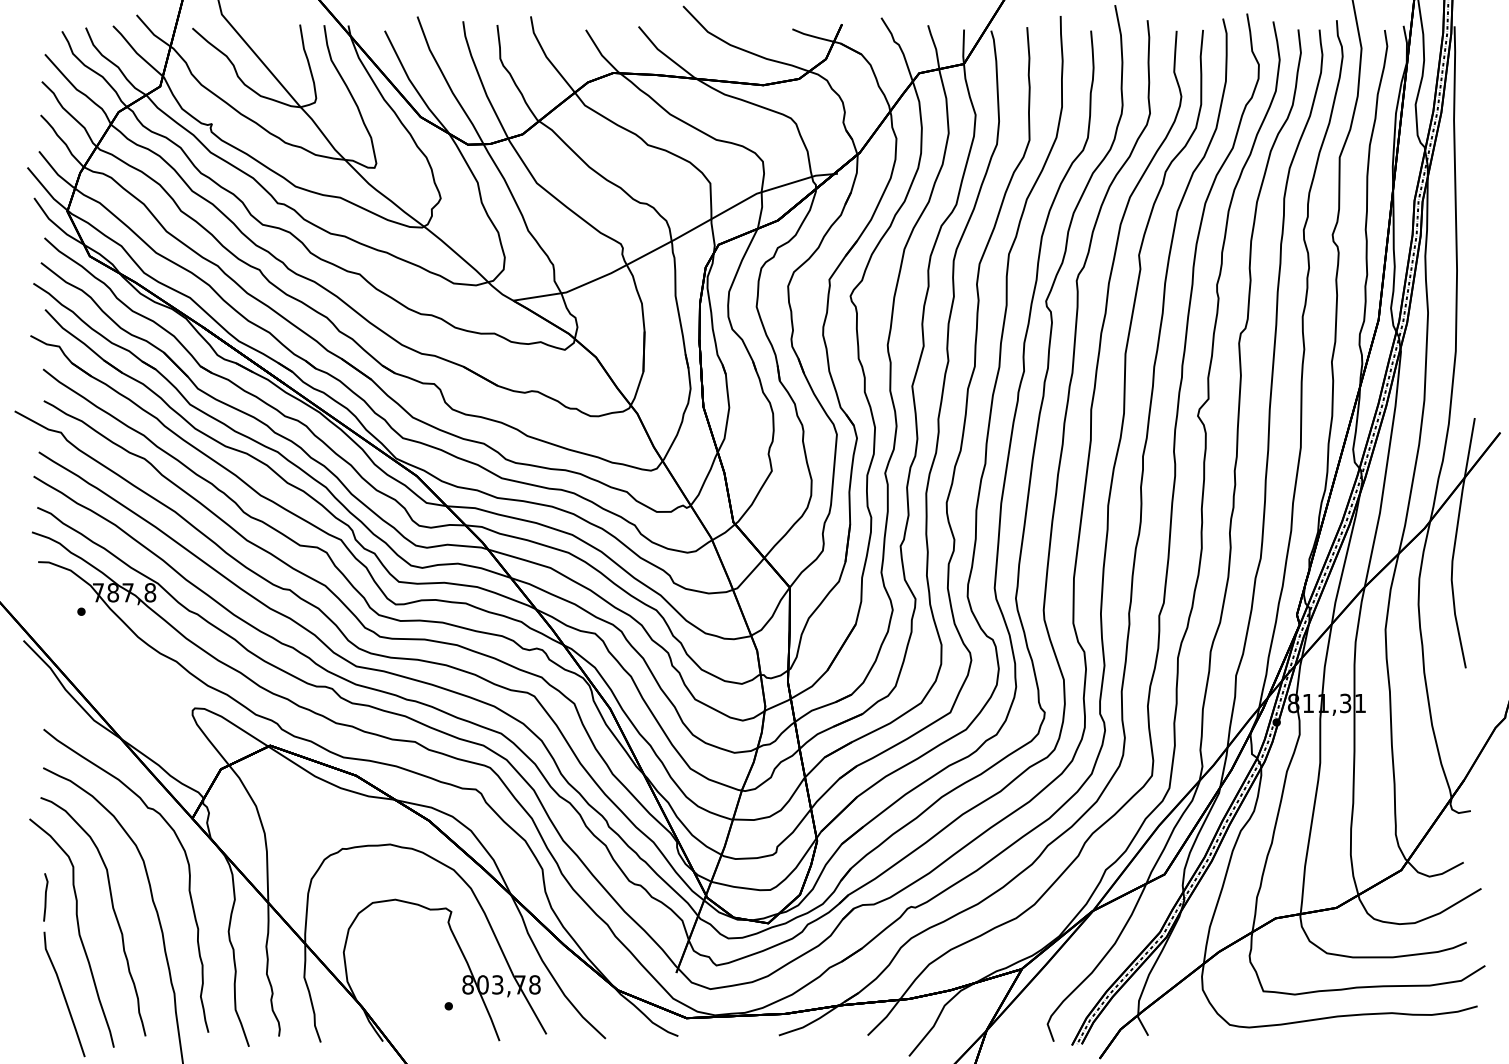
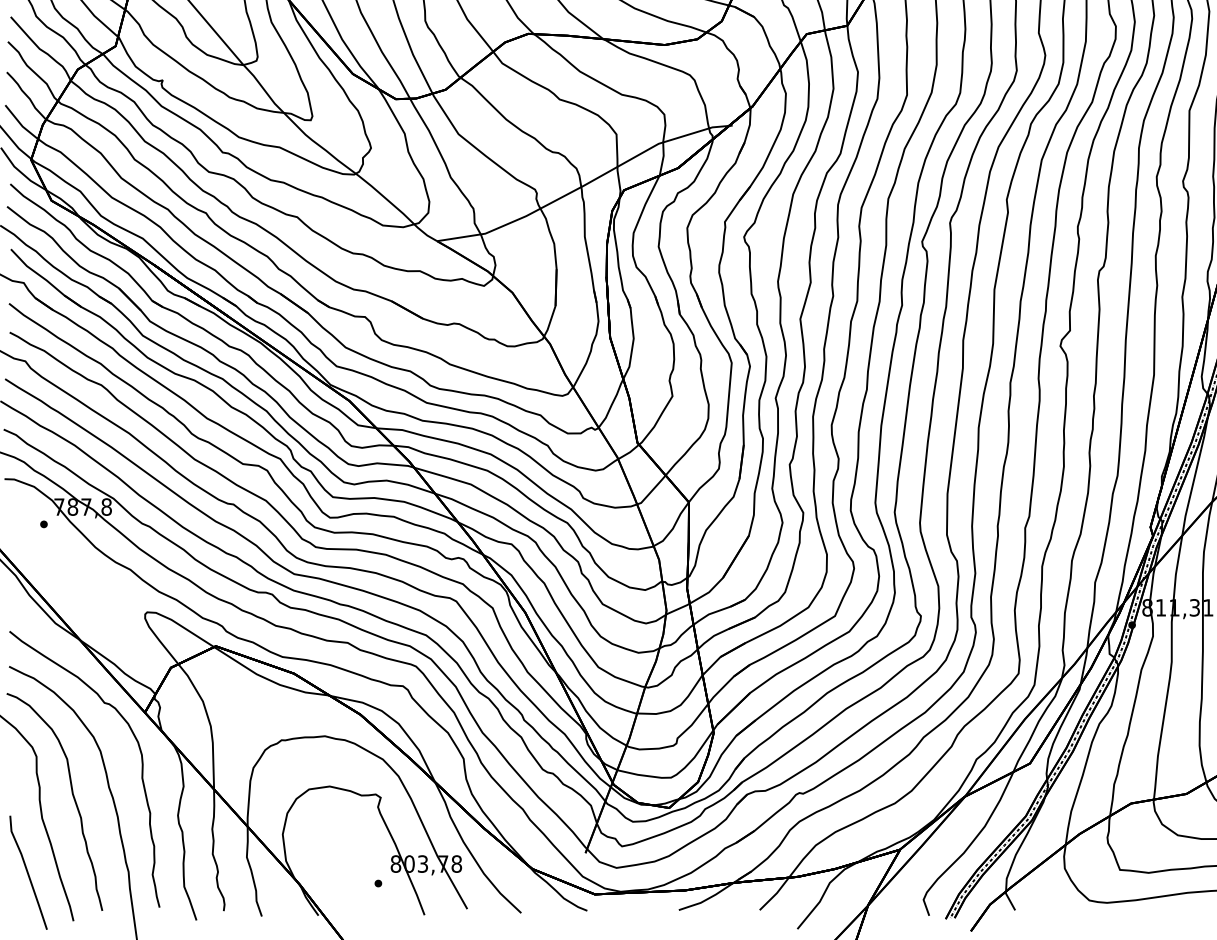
line: (45, 897) -> (11, 784), removed

